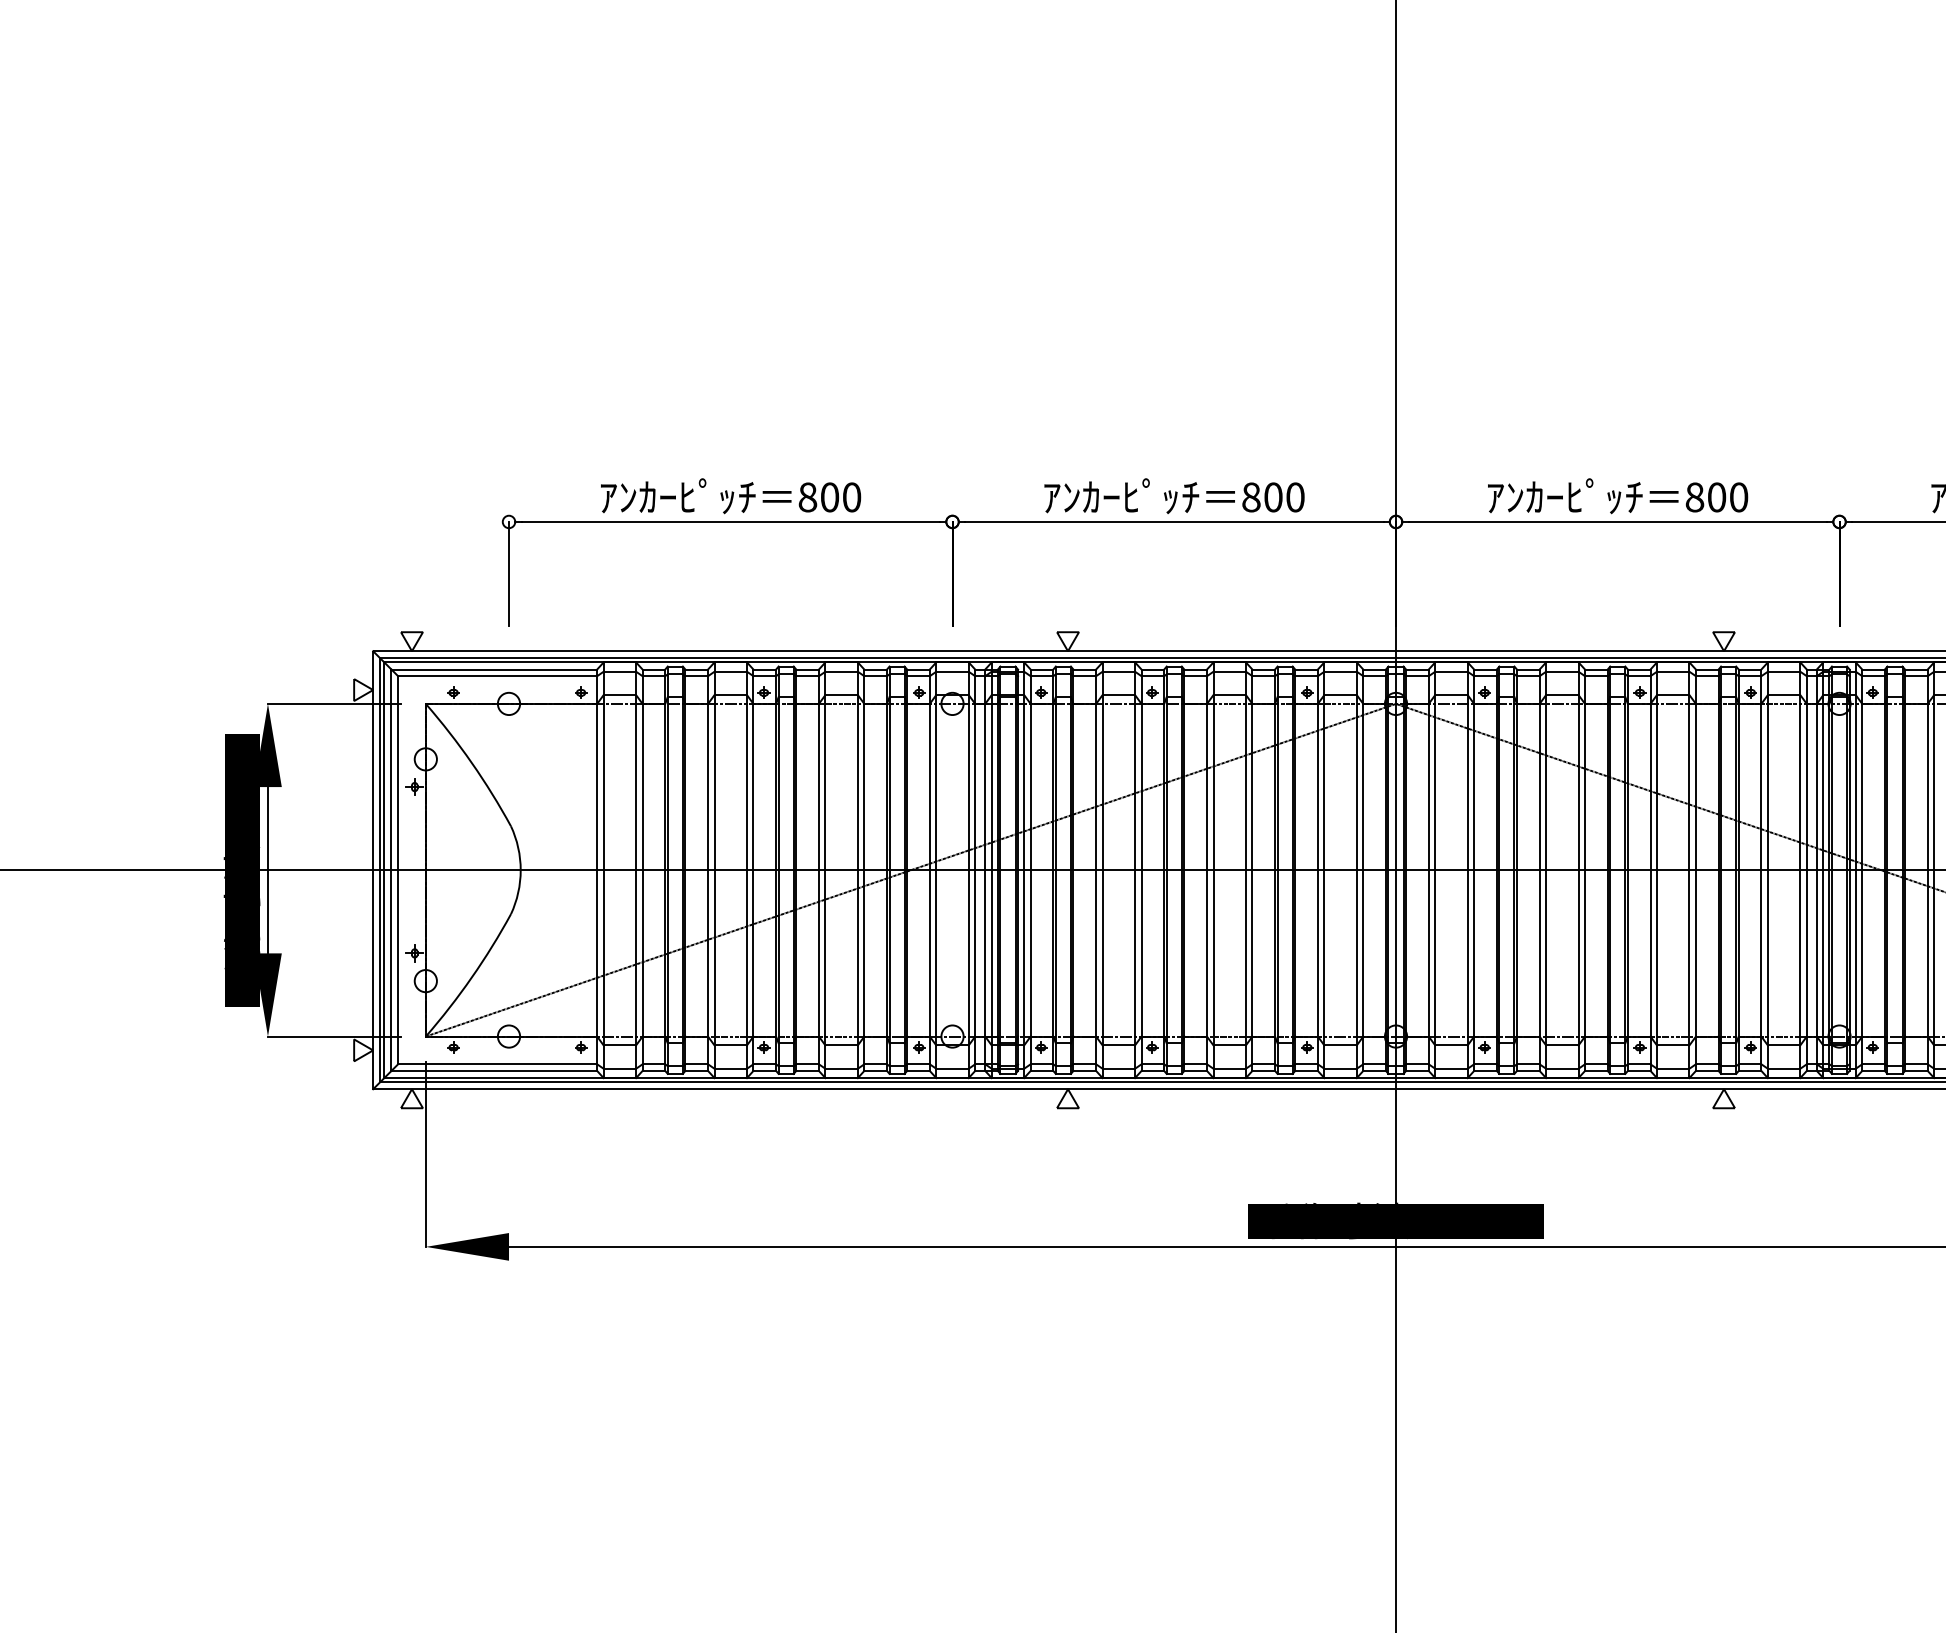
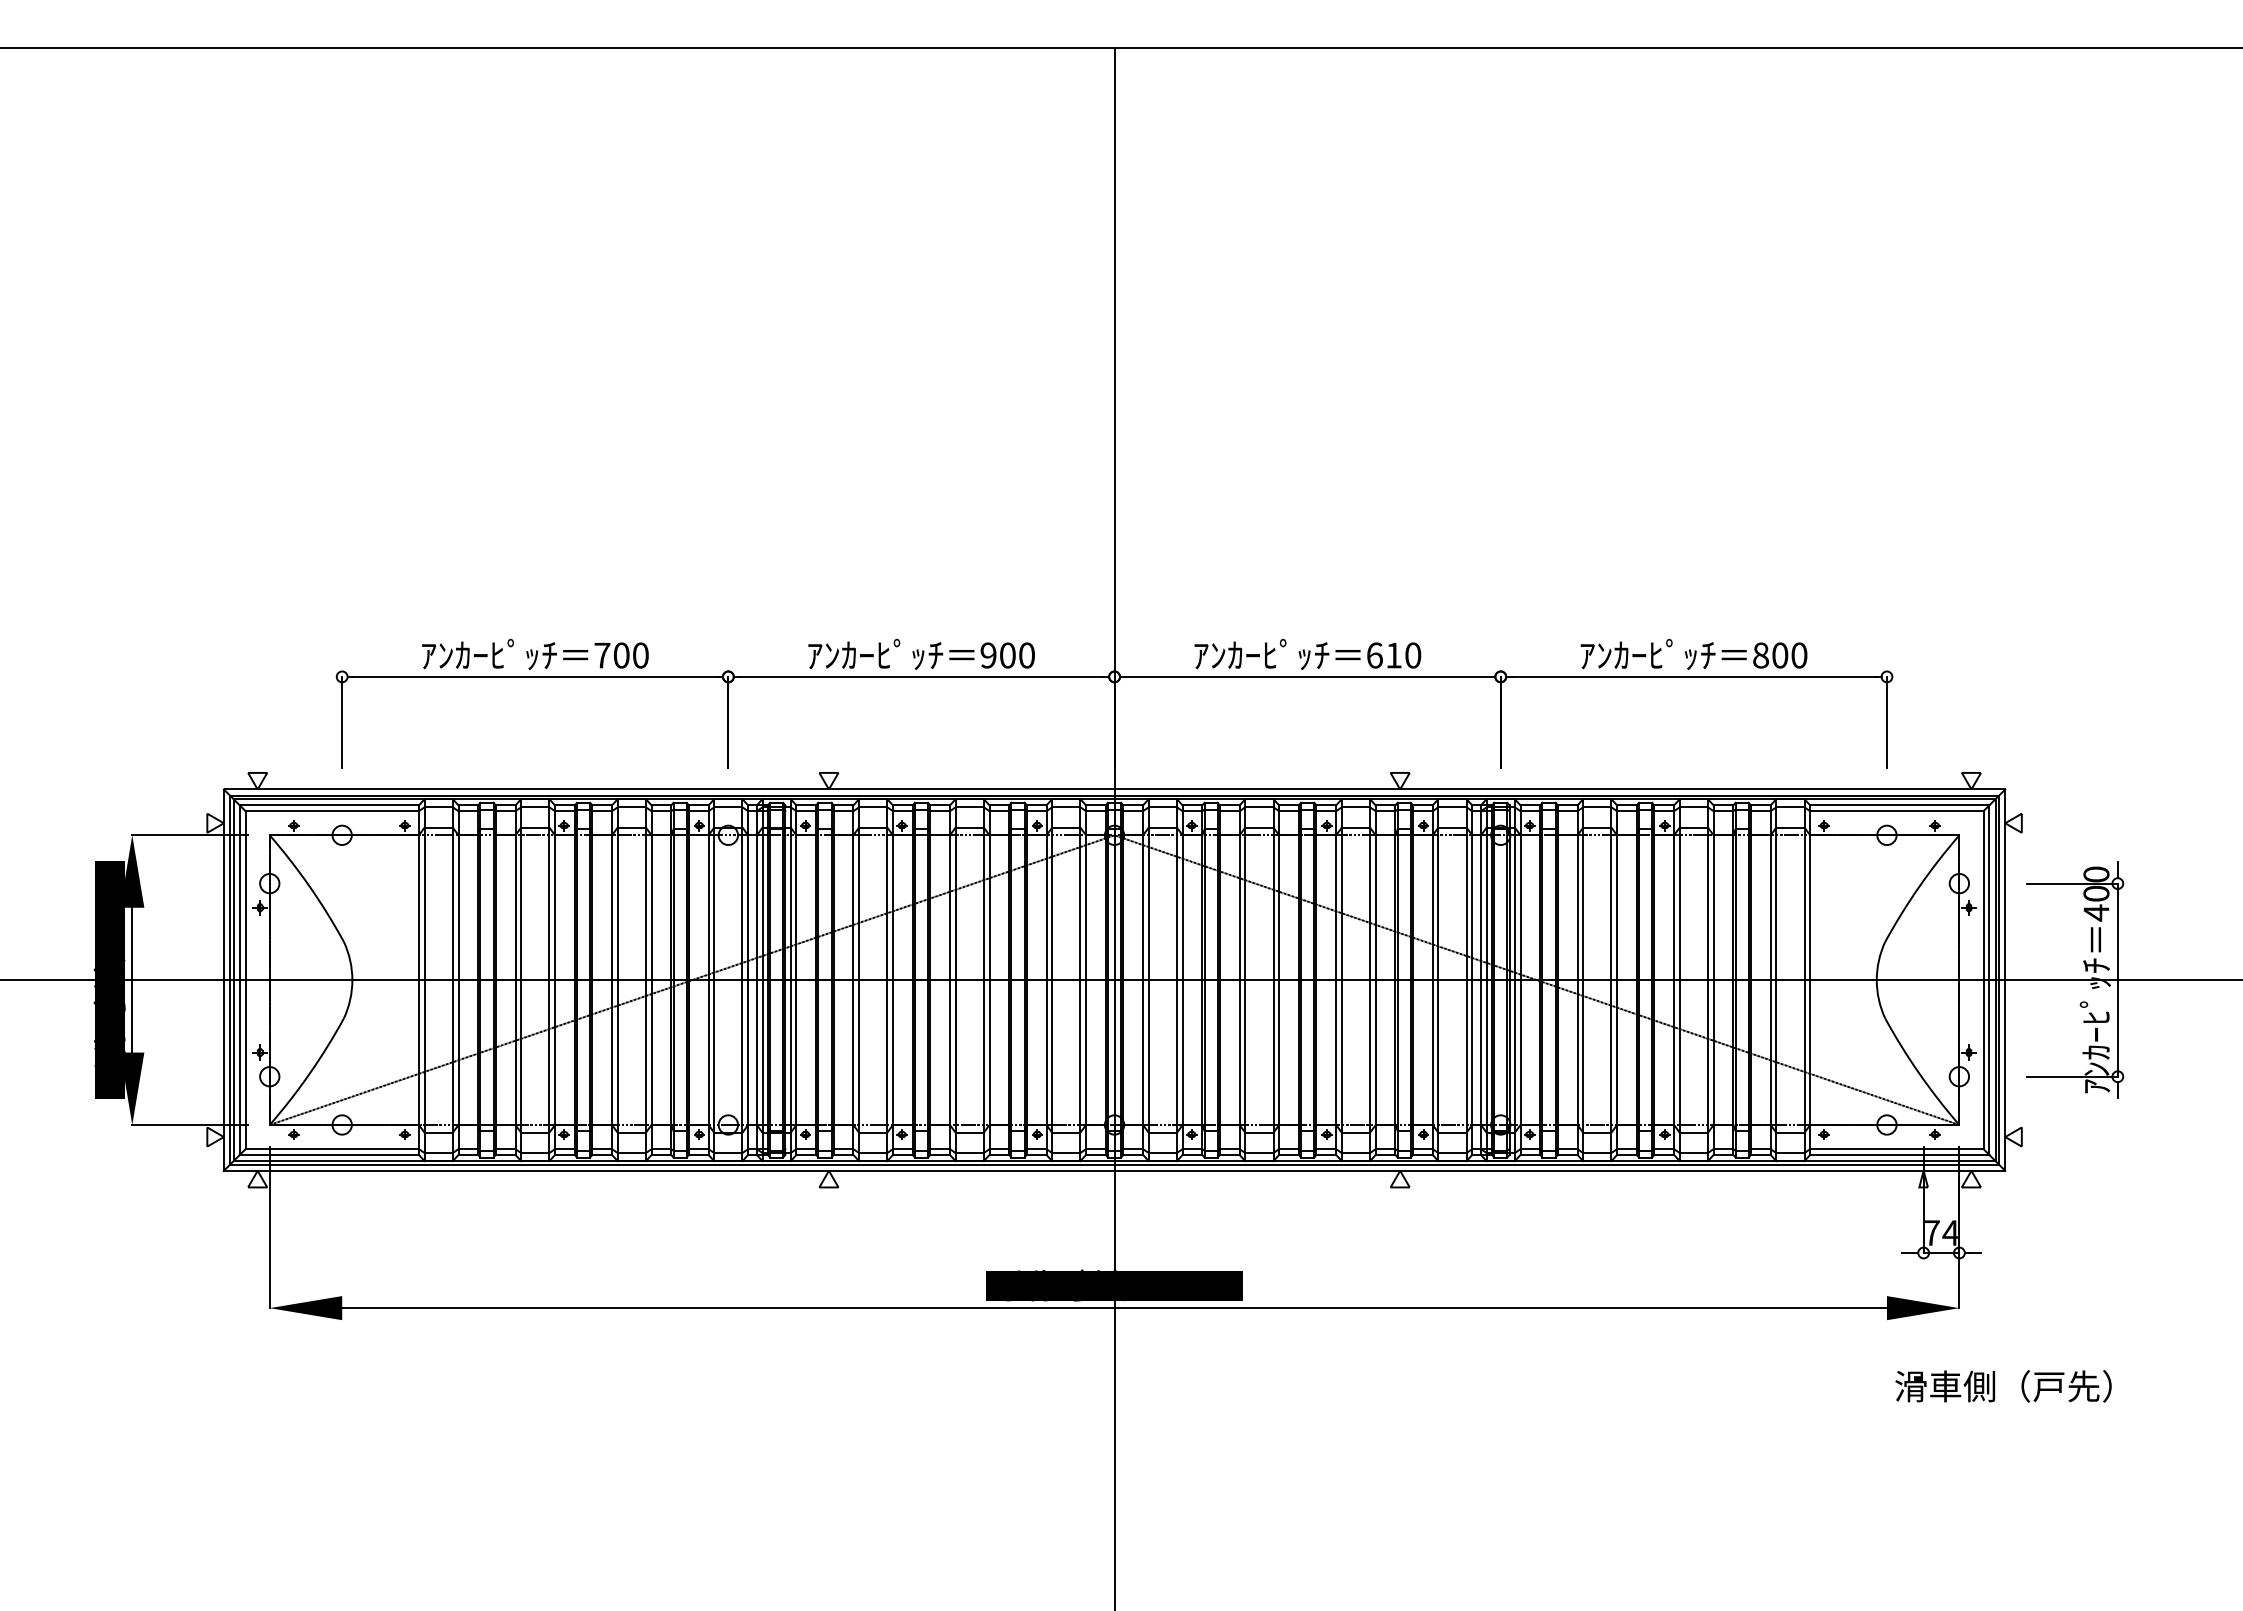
text: (807, 497) -> (602, 655), 800 -> 700
text: (1251, 497) -> (988, 655), 800 -> 900
text: (1706, 497) -> (1384, 655), 800 -> 610

